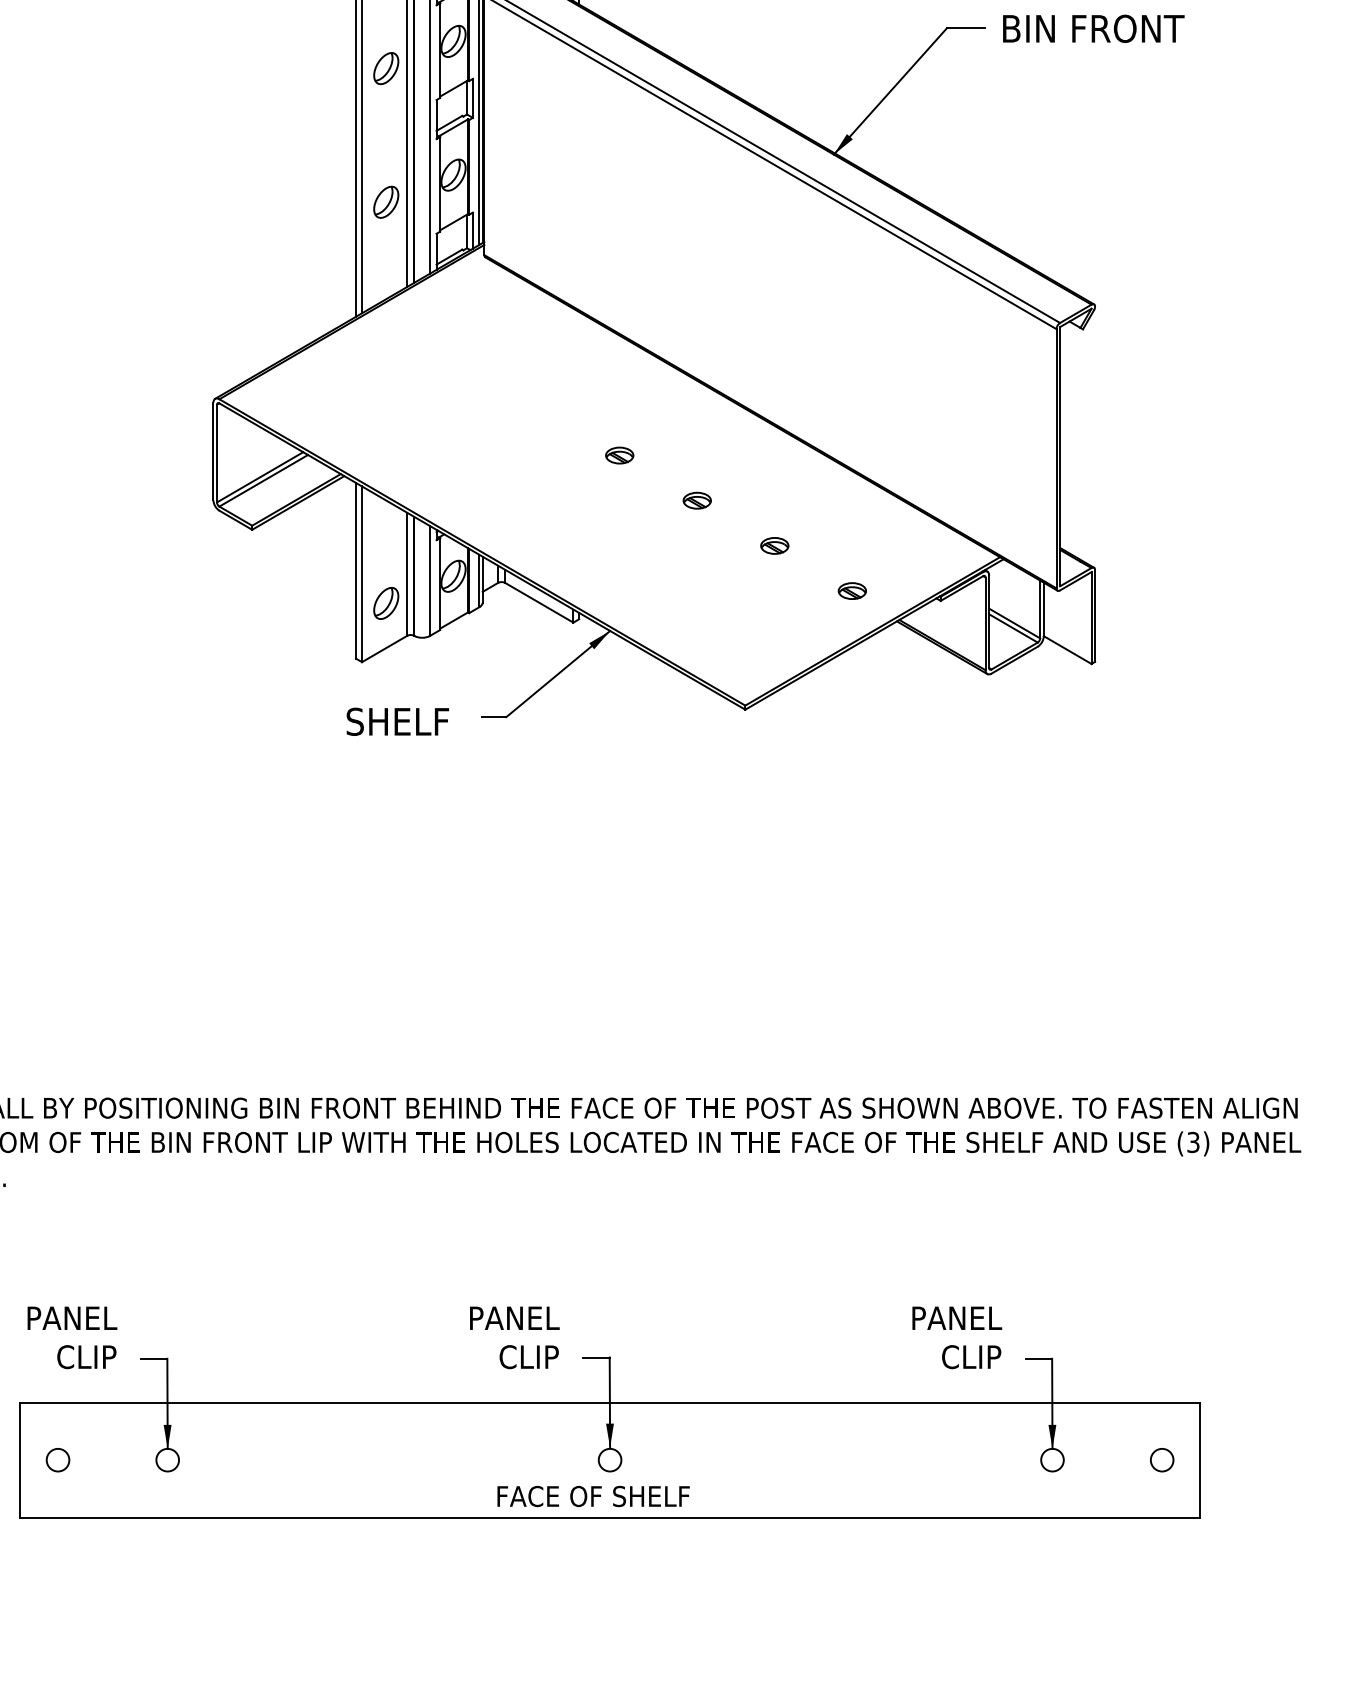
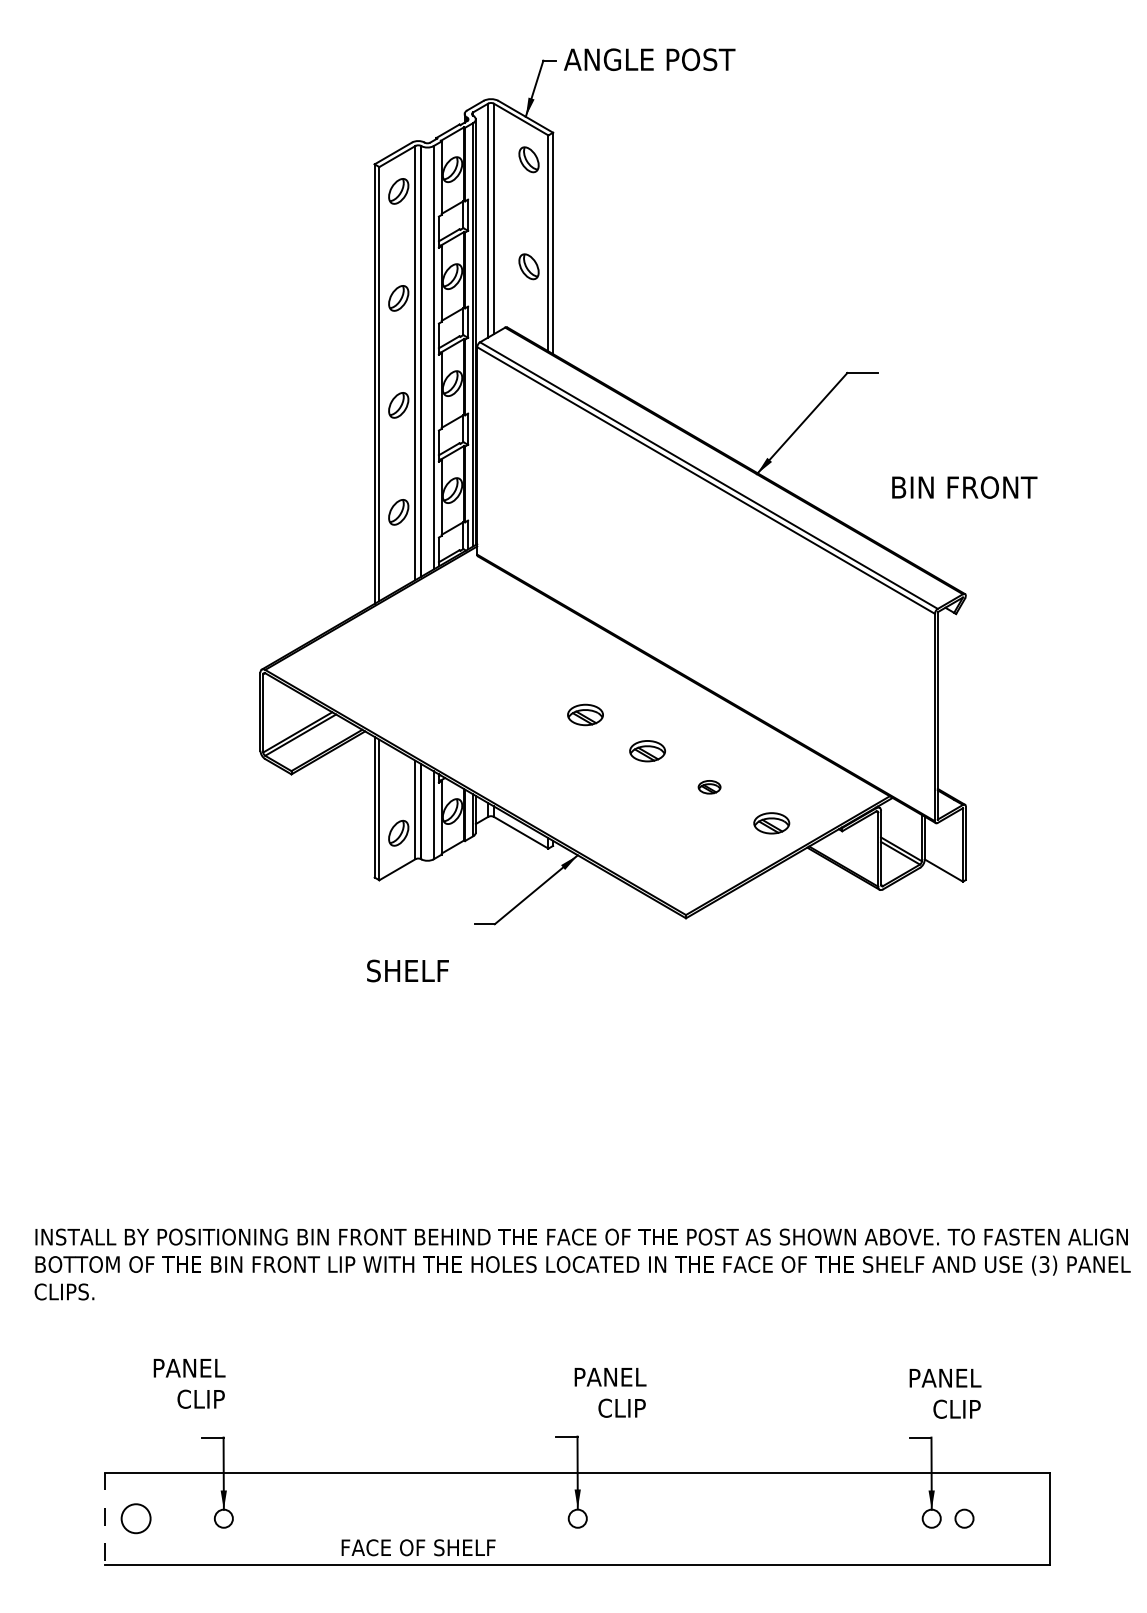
text: (1093, 28) -> (964, 487), moved
part: (619, 454) -> (585, 714), size x1.6
part: (697, 499) -> (647, 750), size x1.6
part: (852, 591) -> (771, 823), size x1.6
text: (397, 721) -> (407, 970), moved
text: (72, 1337) -> (189, 1383), moved
text: (514, 1337) -> (610, 1392), moved
text: (957, 1337) -> (945, 1393), moved
line: (19, 1459) -> (105, 1518), solid -> dashed
circle: (58, 1459) -> (136, 1518), size x1.6
circle: (1162, 1459) -> (964, 1518), moved
text: (593, 1496) -> (418, 1547), moved

